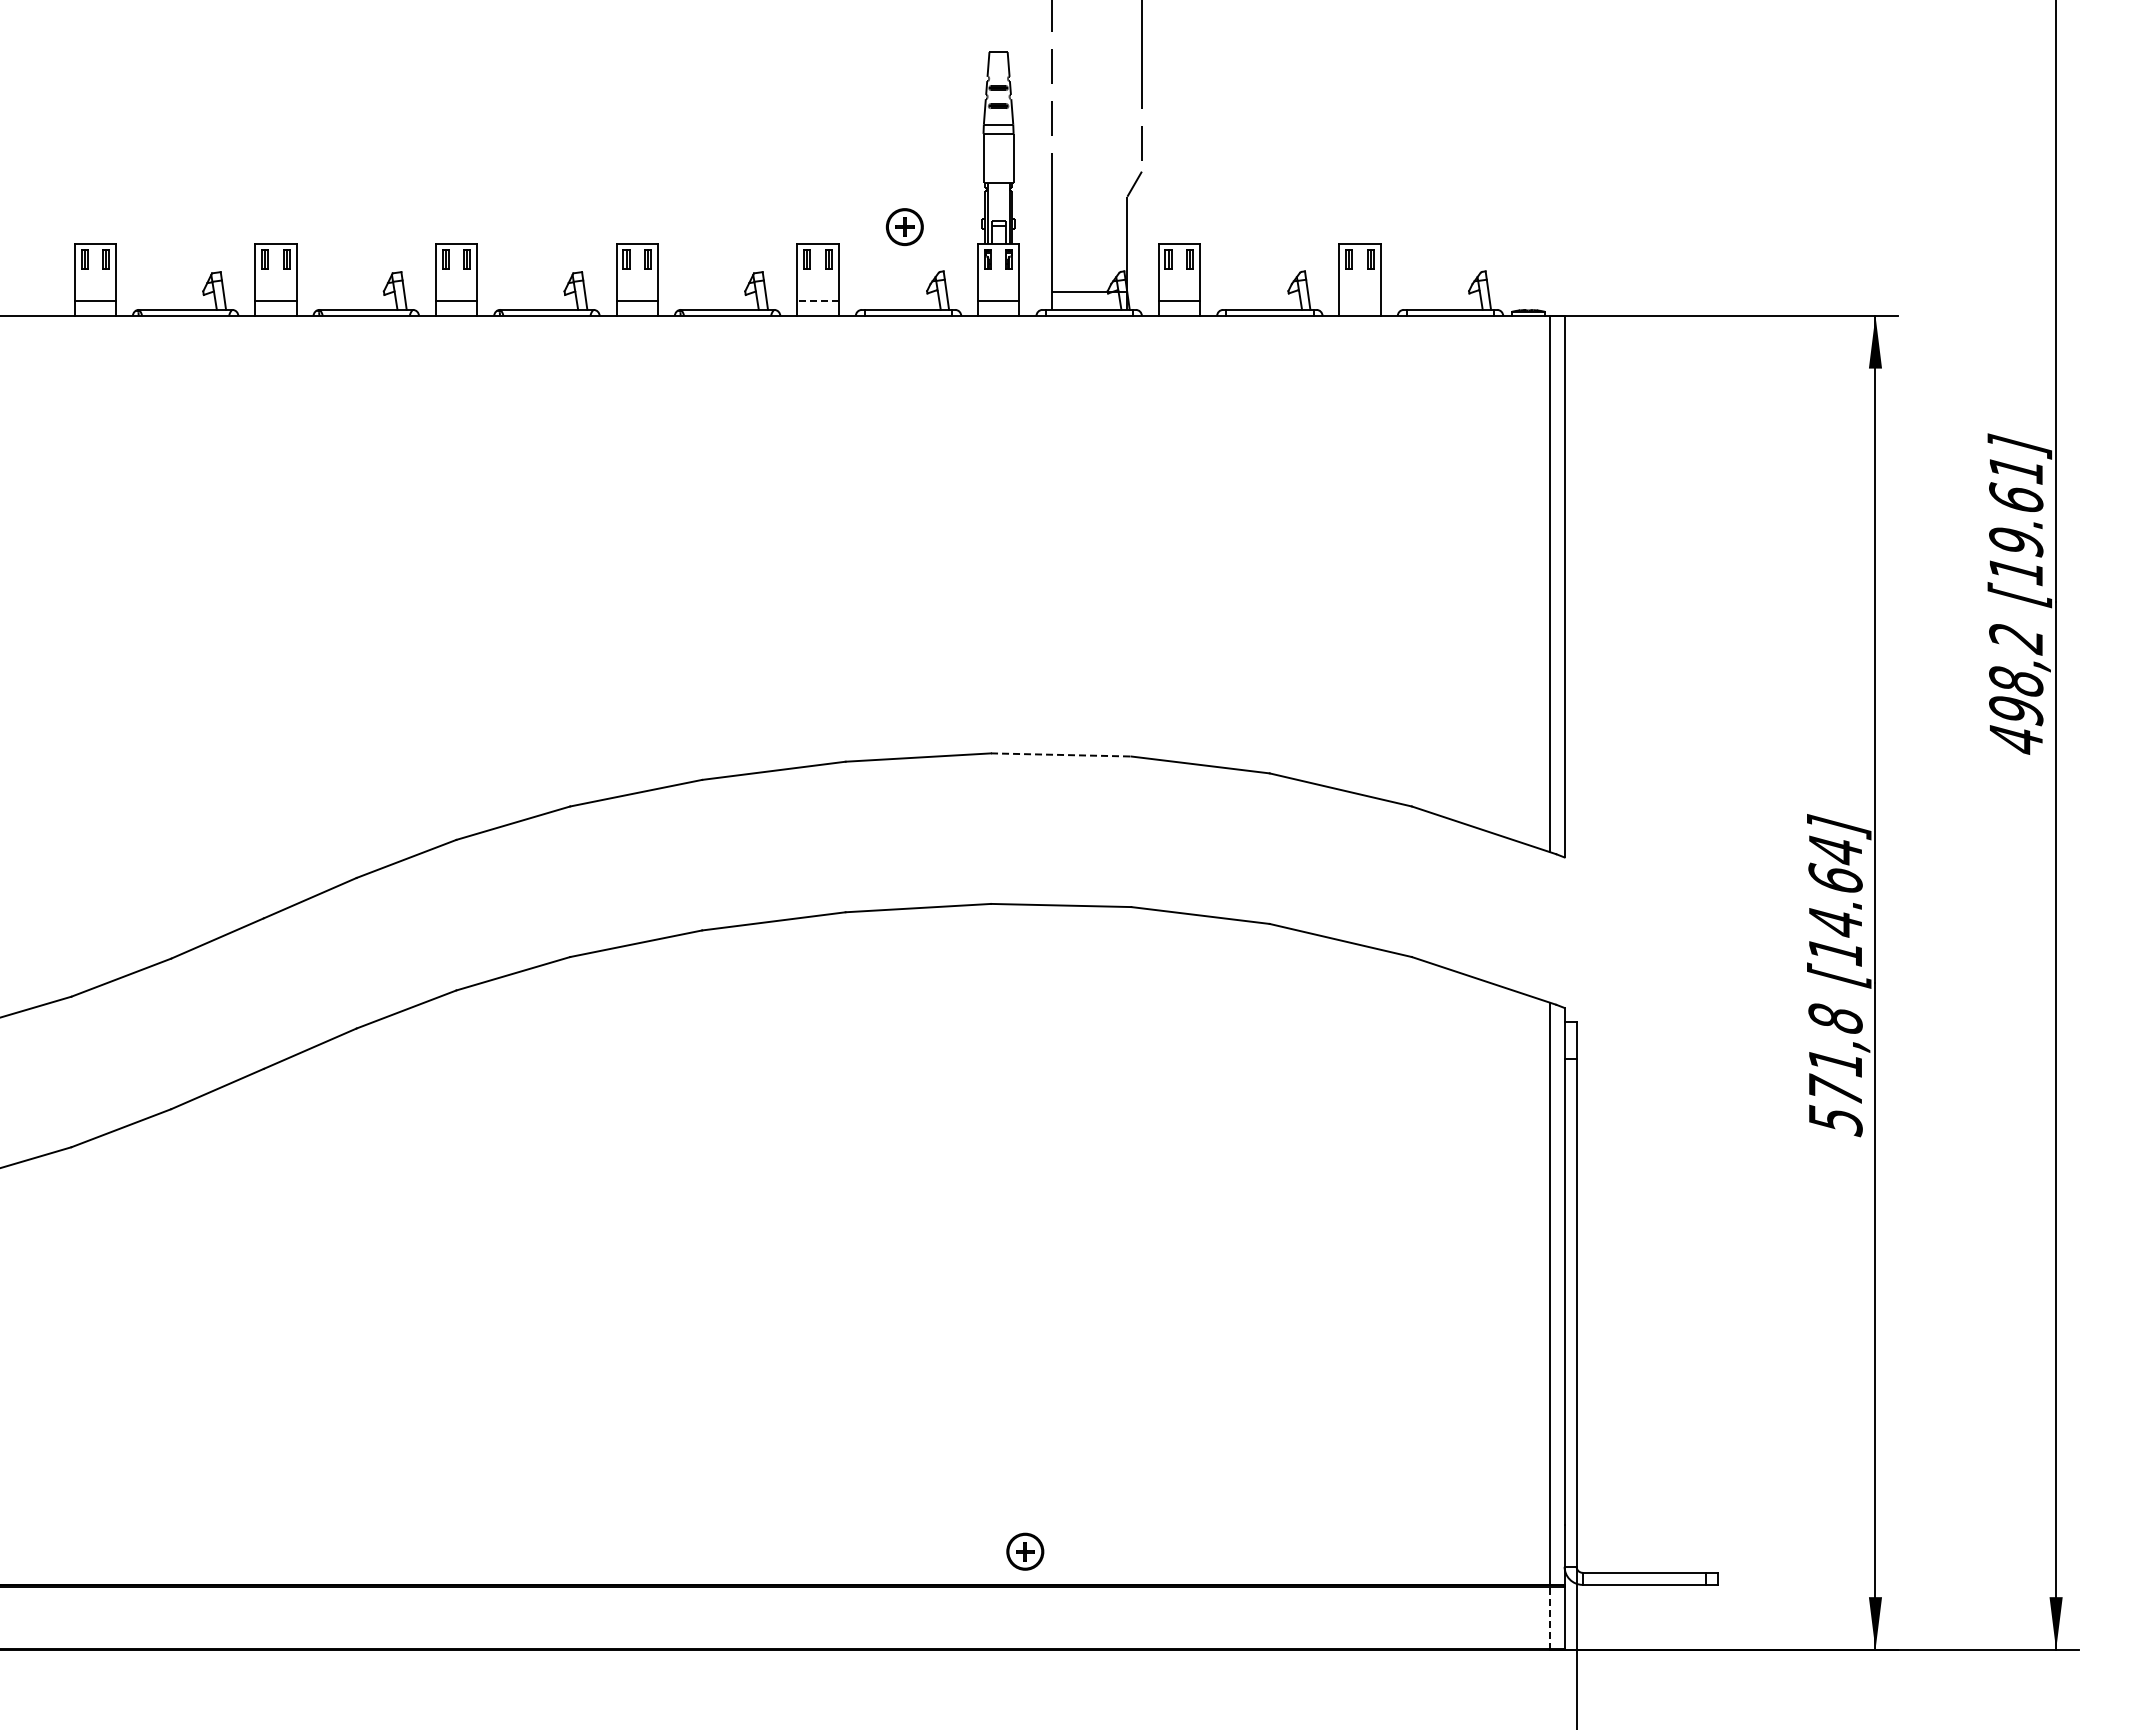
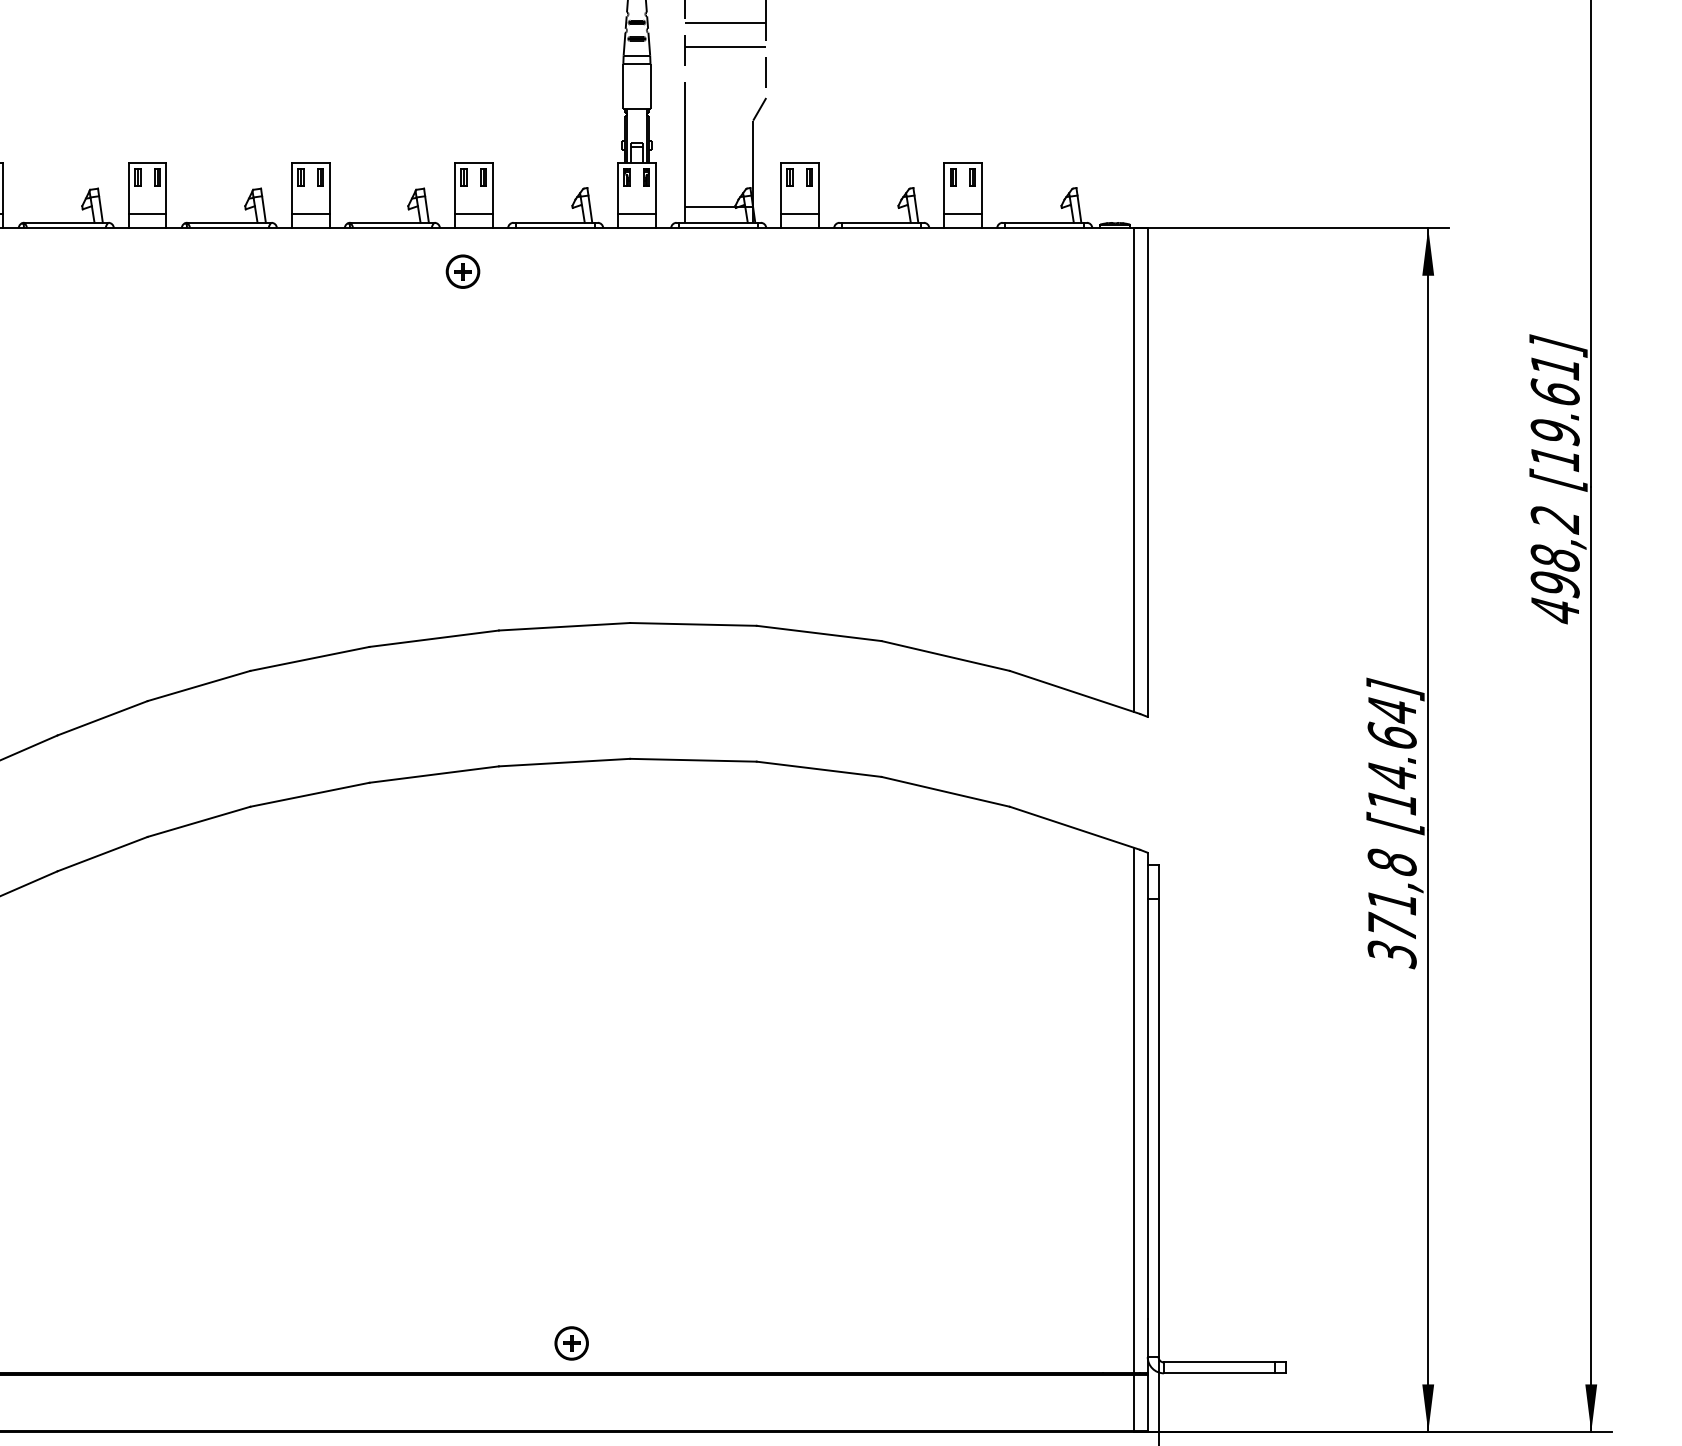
line: (1096, 88) -> (725, 23), added
line: (1096, 114) -> (725, 46), added
part: (904, 226) -> (462, 271), moved
line: (817, 300) -> (473, 214), dashed -> solid
line: (1359, 300) -> (962, 214), added
line: (1061, 754) -> (693, 624), dashed -> solid
text: (1835, 1120) -> (1392, 954), 571,8 -> 371,8
part: (1025, 1551) -> (571, 1343), moved
line: (1549, 1617) -> (1134, 1402), dashed -> solid

